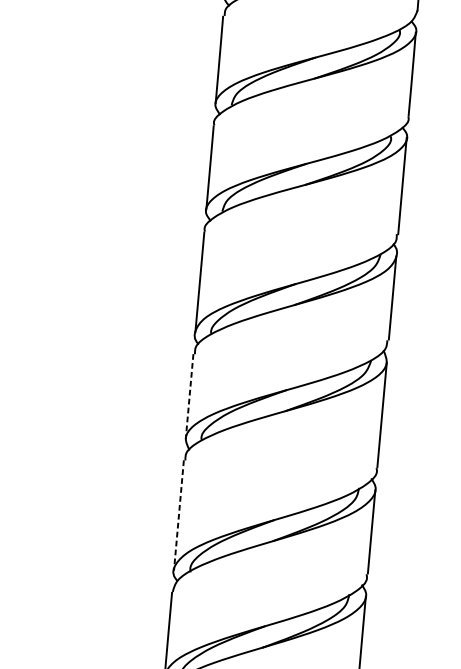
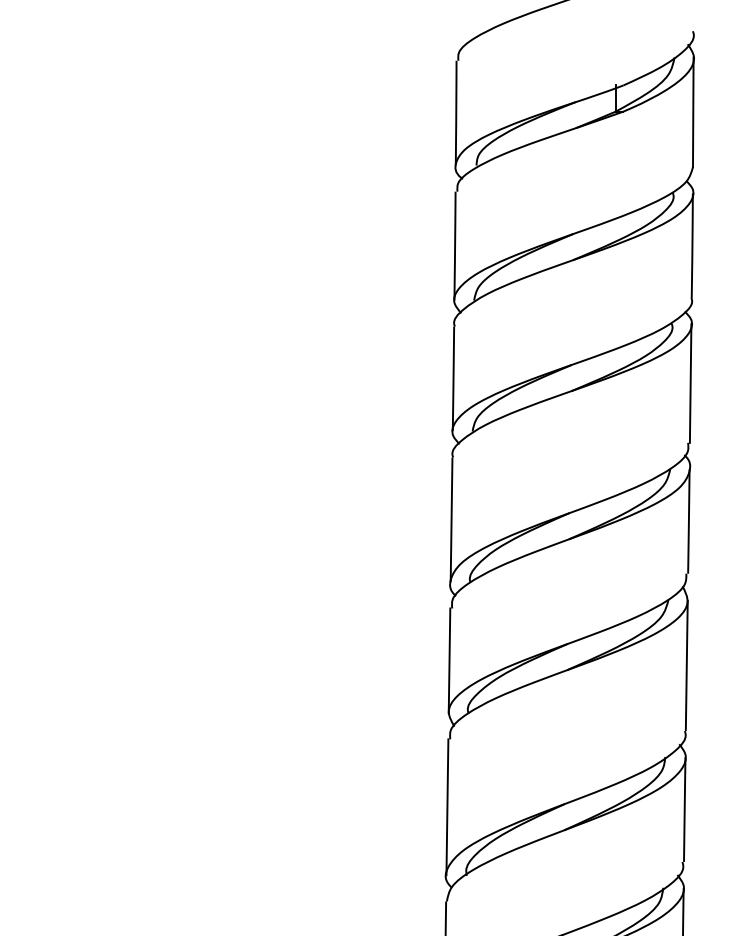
line: (189, 397) -> (449, 661), dashed -> solid
line: (178, 515) -> (447, 807), dashed -> solid

